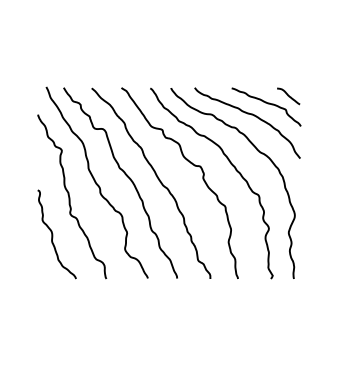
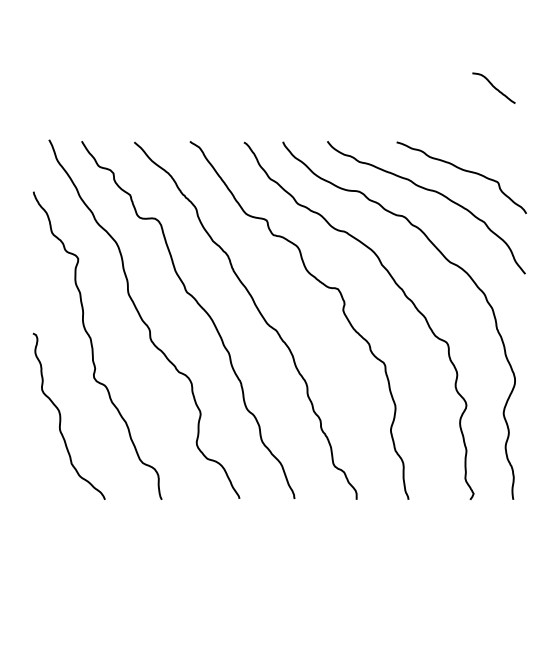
curve: (288, 96) -> (493, 88), moved

